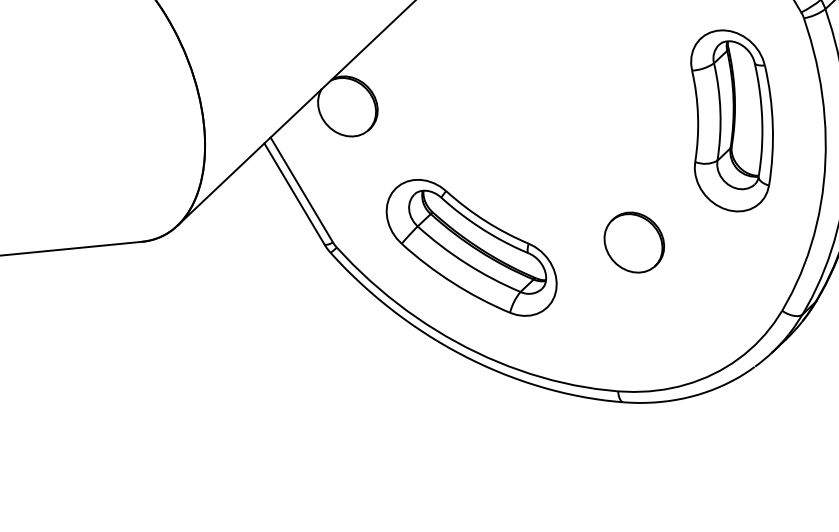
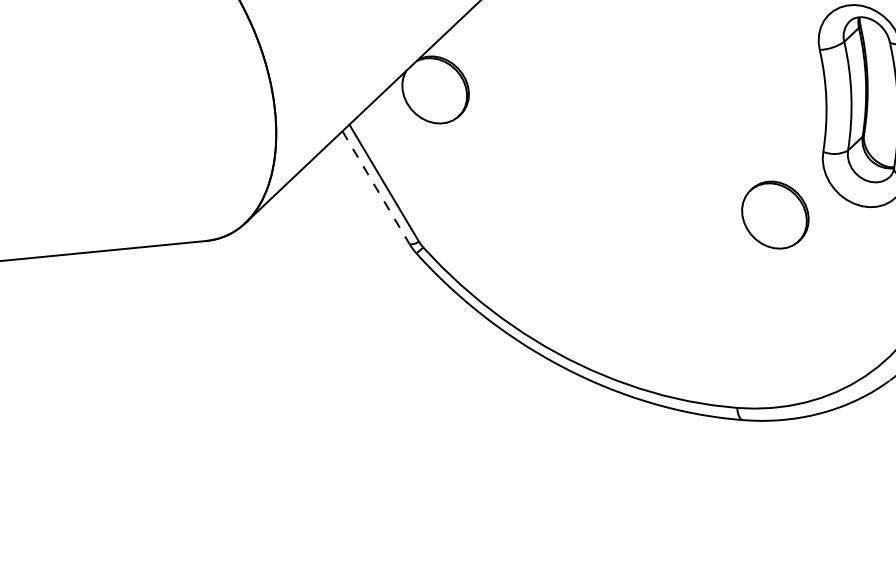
line: (294, 194) -> (376, 188), solid -> dashed
part: (634, 242) -> (775, 215), moved
part: (471, 247) -> (573, 247), removed

